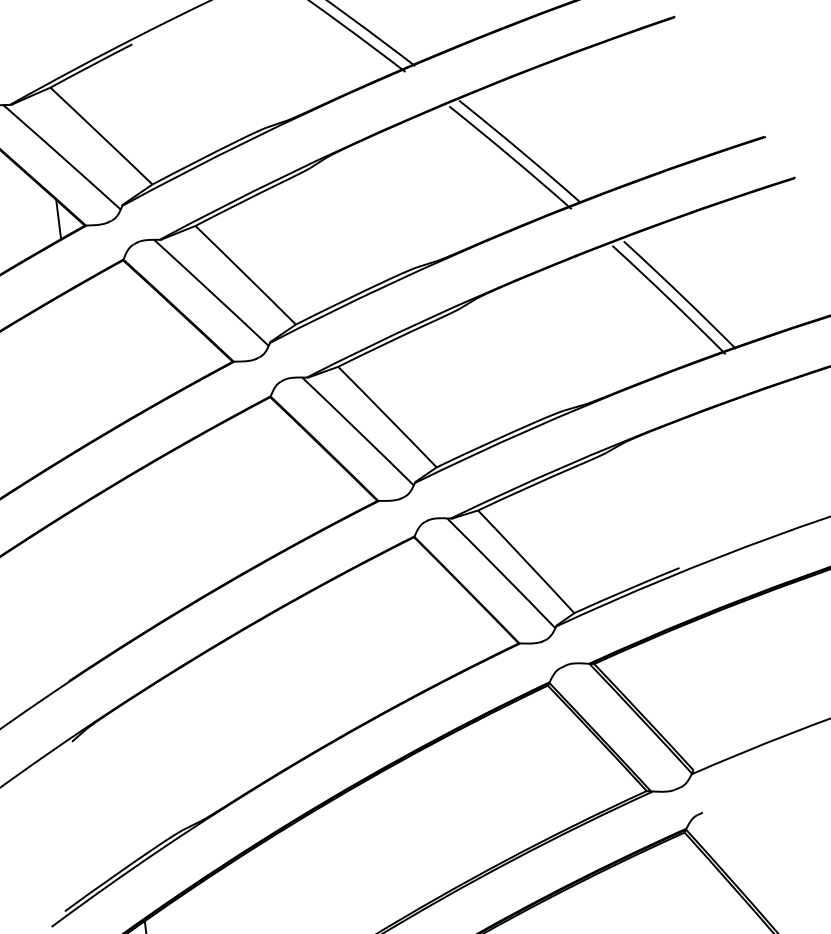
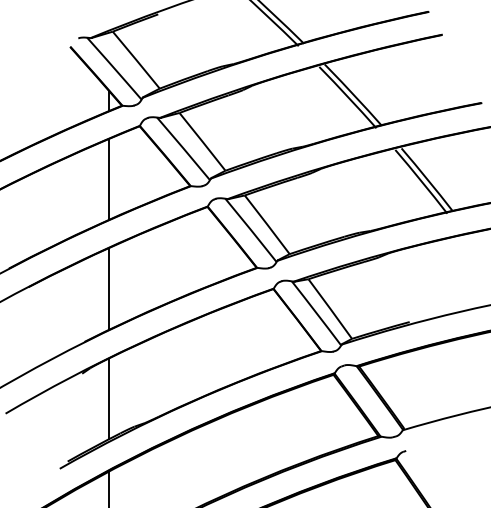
line: (76, 368) -> (108, 179), added
line: (102, 576) -> (108, 289), added
line: (127, 782) -> (108, 398), added

